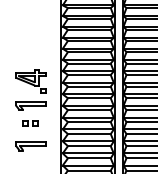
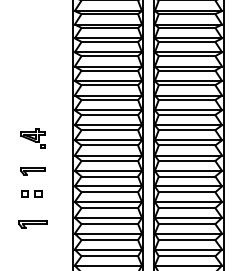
part: (30, 81) -> (32, 138), size x0.6
part: (30, 106) -> (32, 171), size x0.6
part: (30, 146) -> (32, 224), size x0.7

